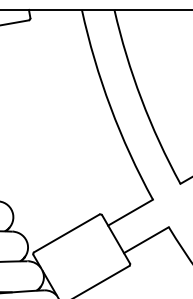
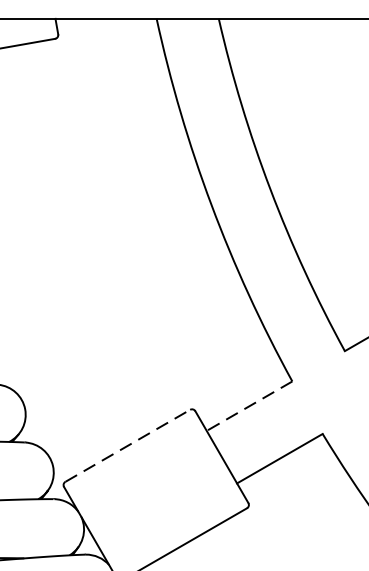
line: (130, 212) -> (249, 405), solid -> dashed
line: (66, 233) -> (127, 445), solid -> dashed

